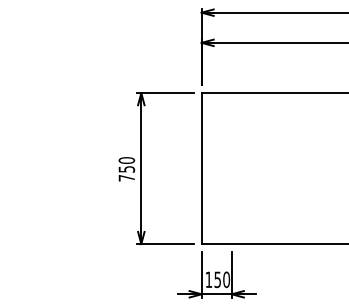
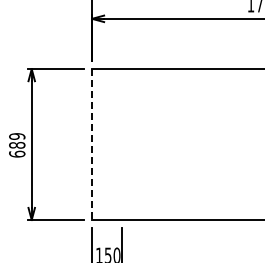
text: (126, 169) -> (16, 145), 750 -> 689
line: (201, 169) -> (91, 145), solid -> dashed

